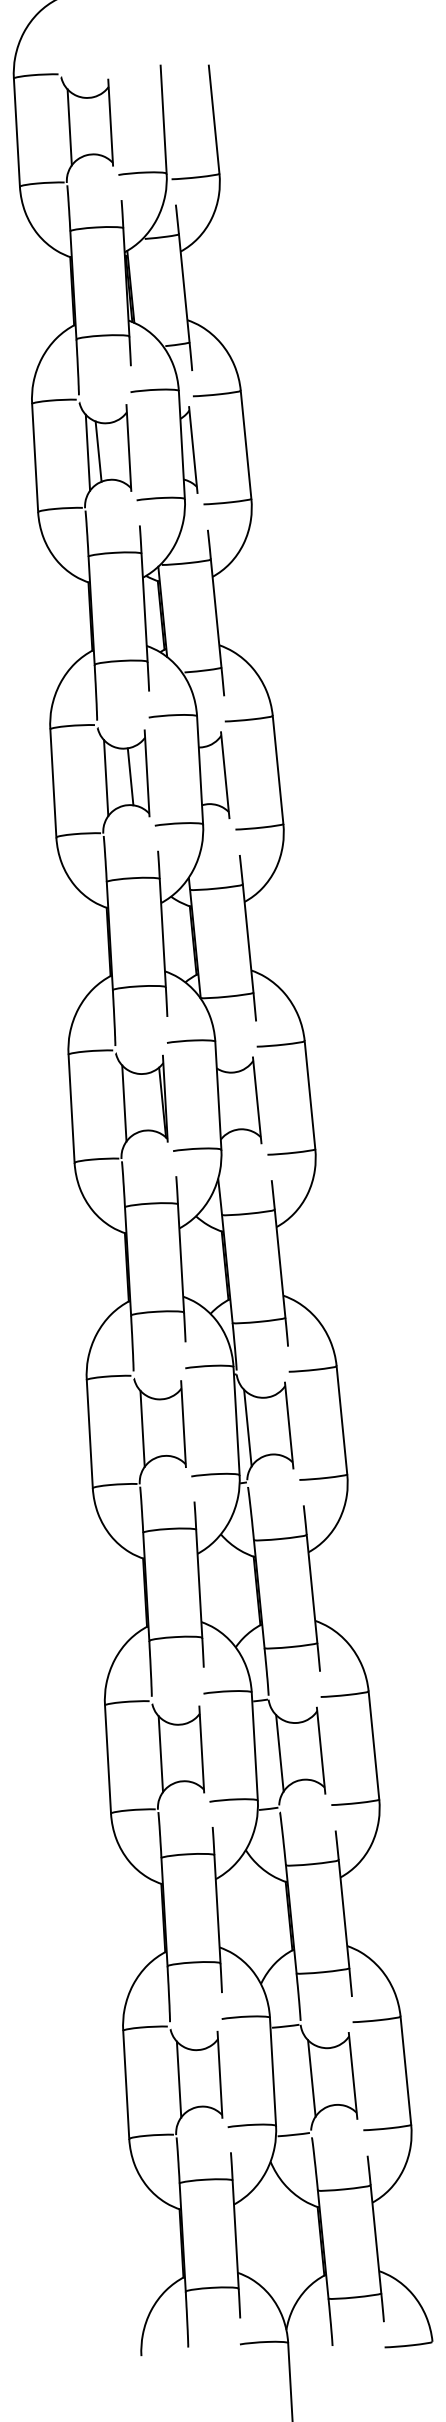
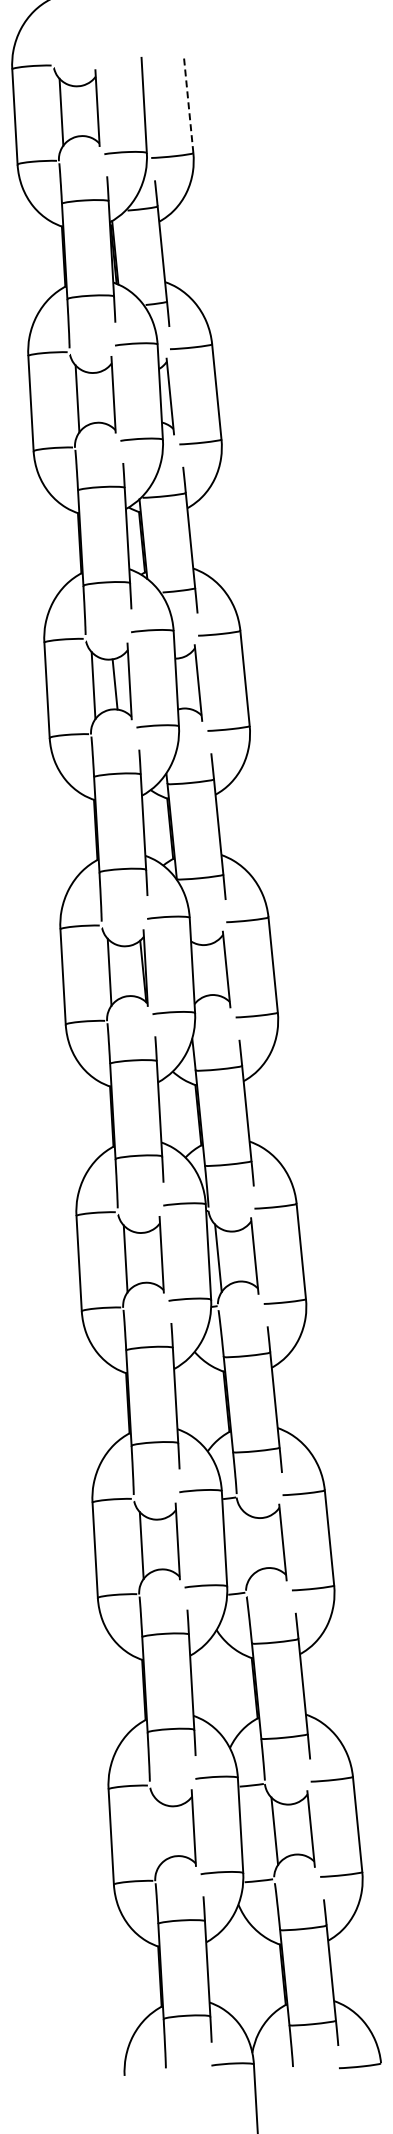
line: (213, 119) -> (188, 105), solid -> dashed
line: (98, 451) -> (86, 397), removed
line: (279, 1752) -> (246, 1544), removed
line: (178, 2078) -> (157, 1831), removed

